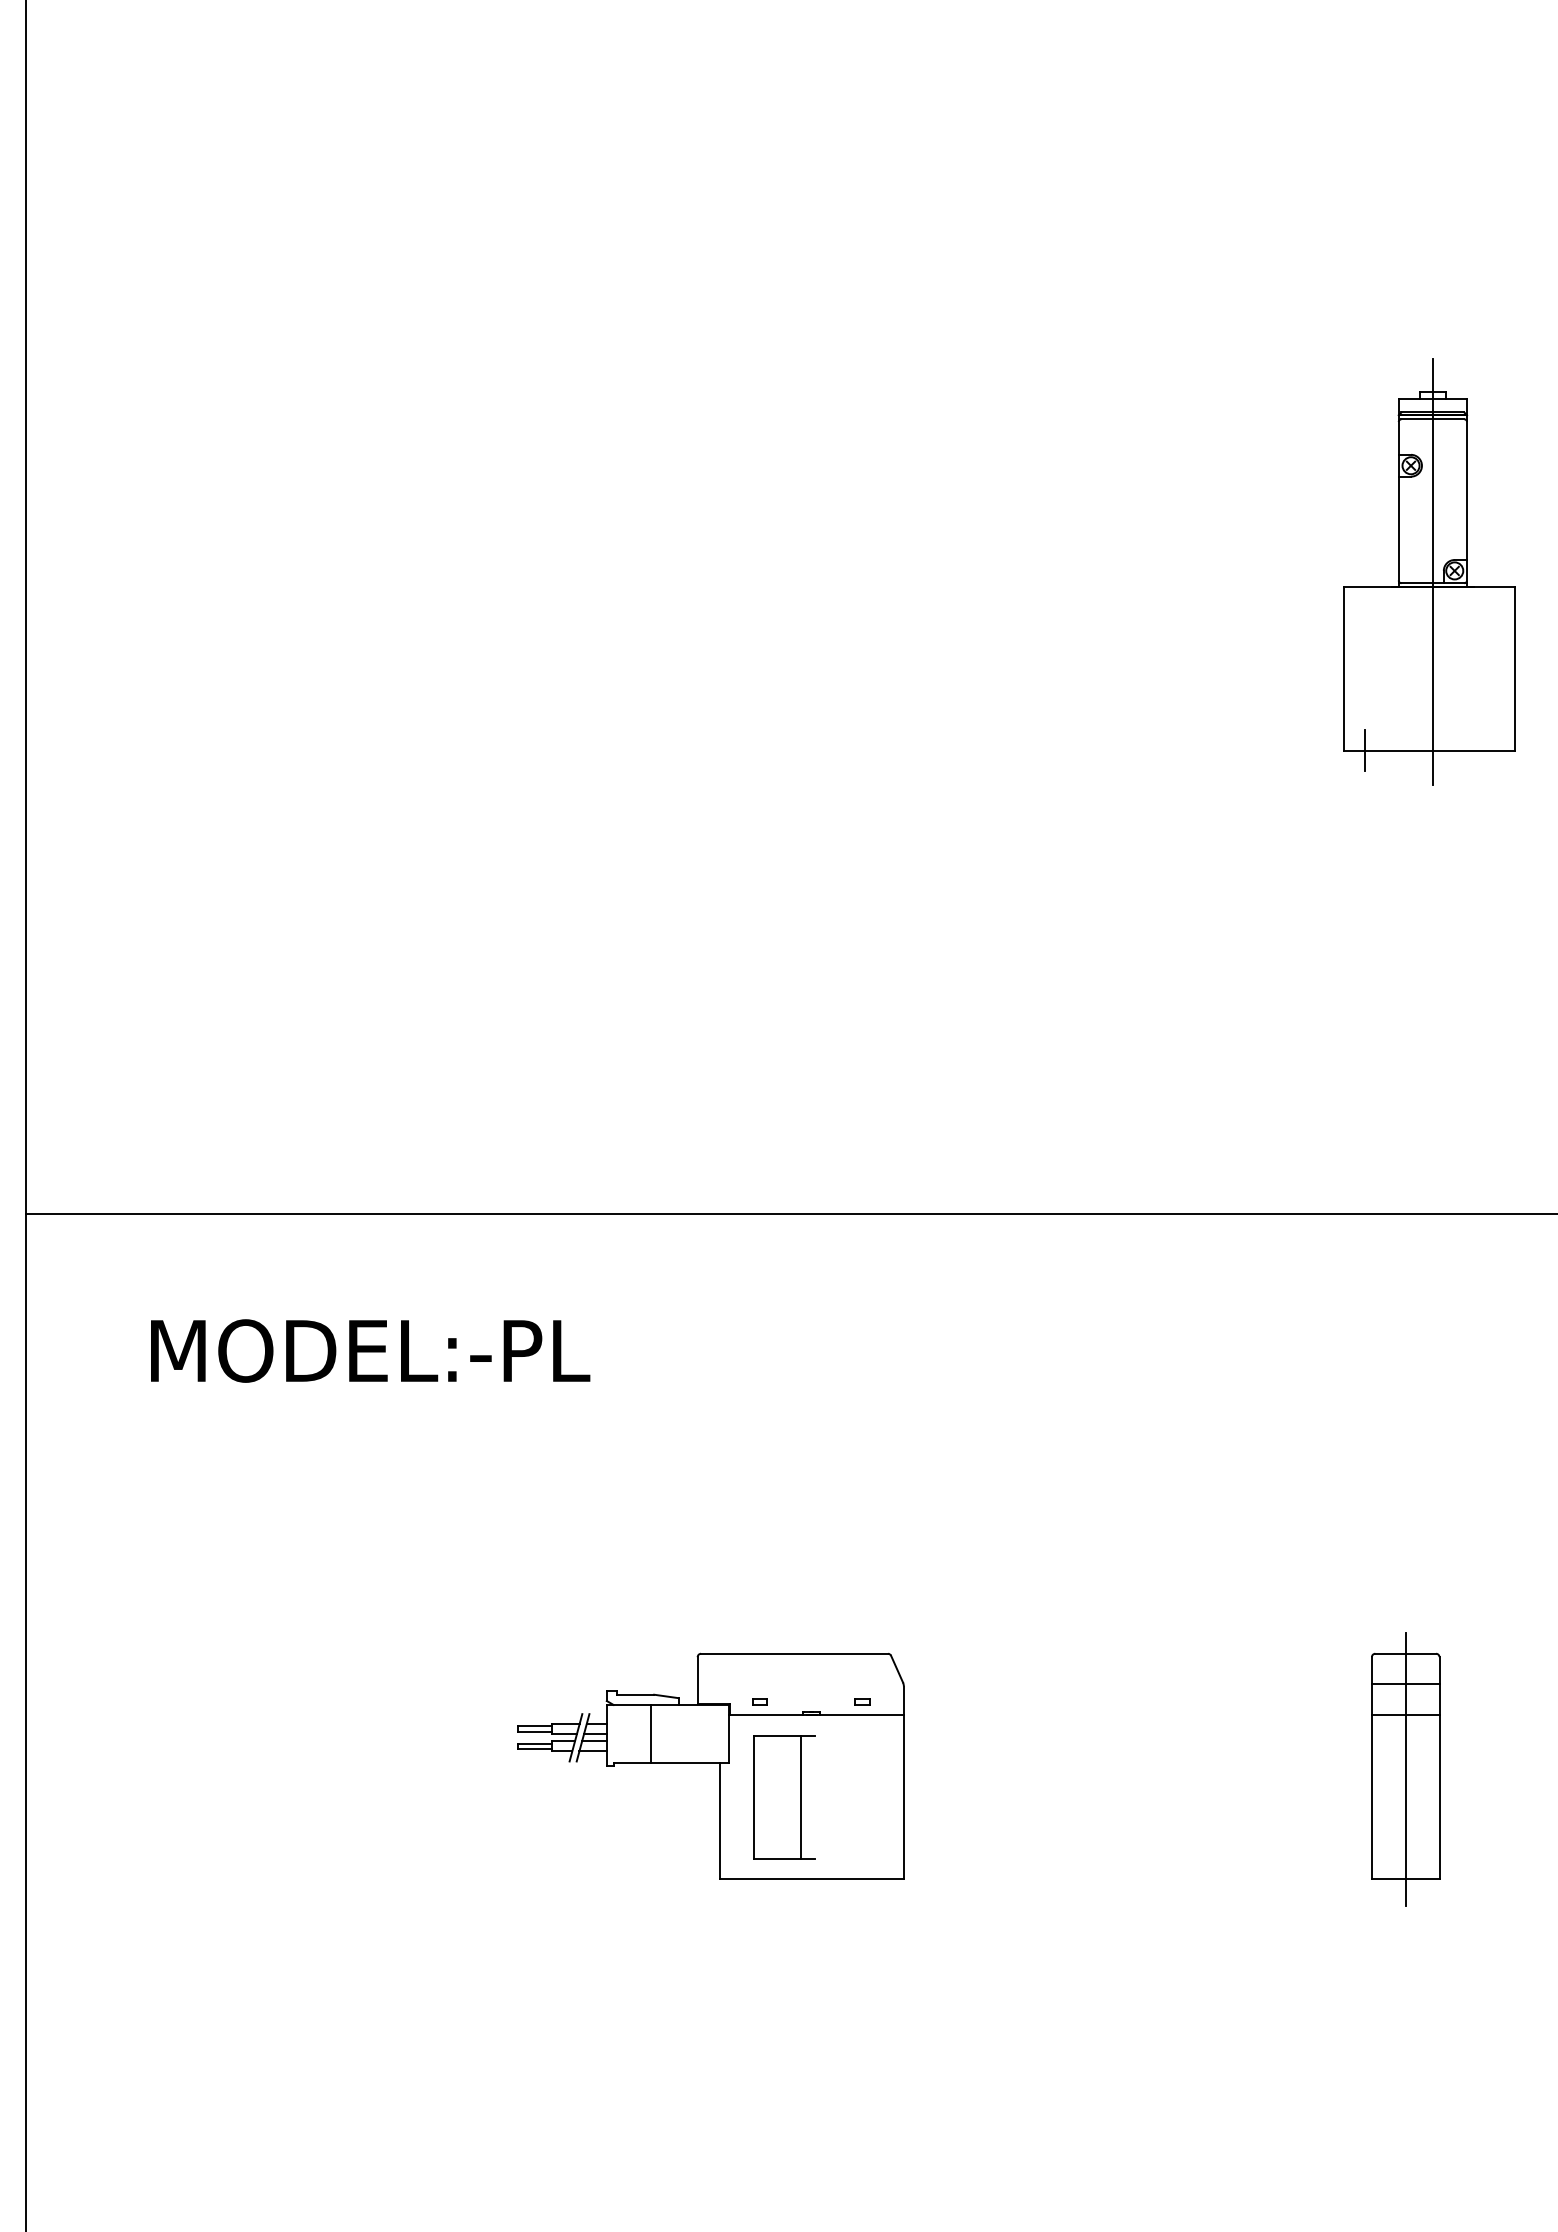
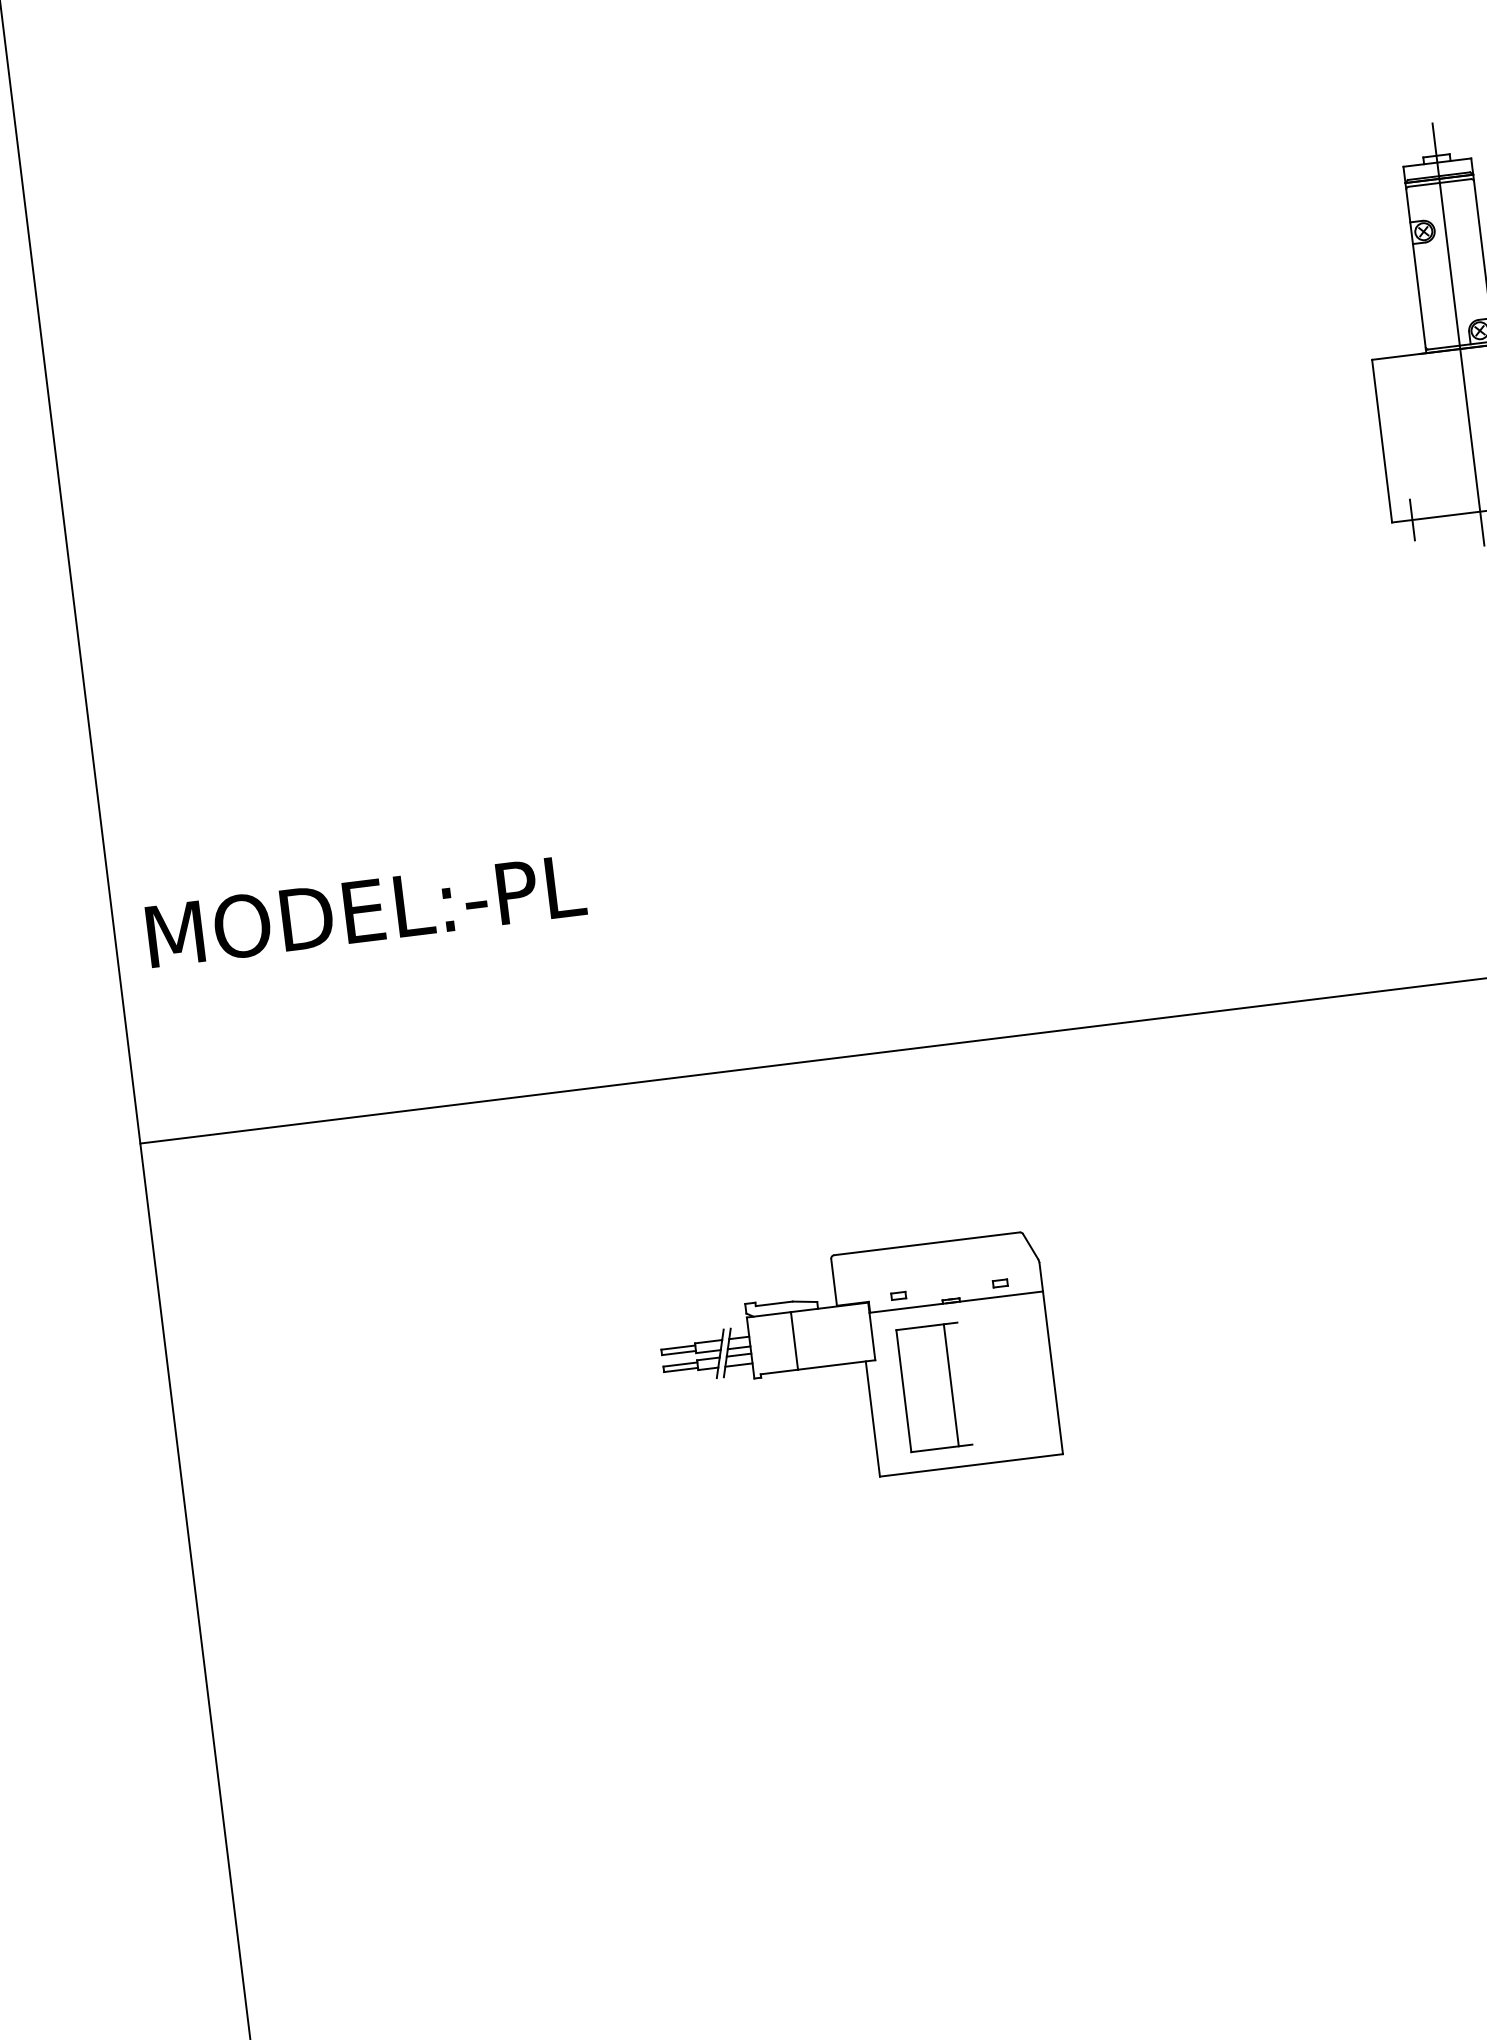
text: (370, 1350) -> (366, 910), moved
part: (710, 1765) -> (857, 1364), moved

